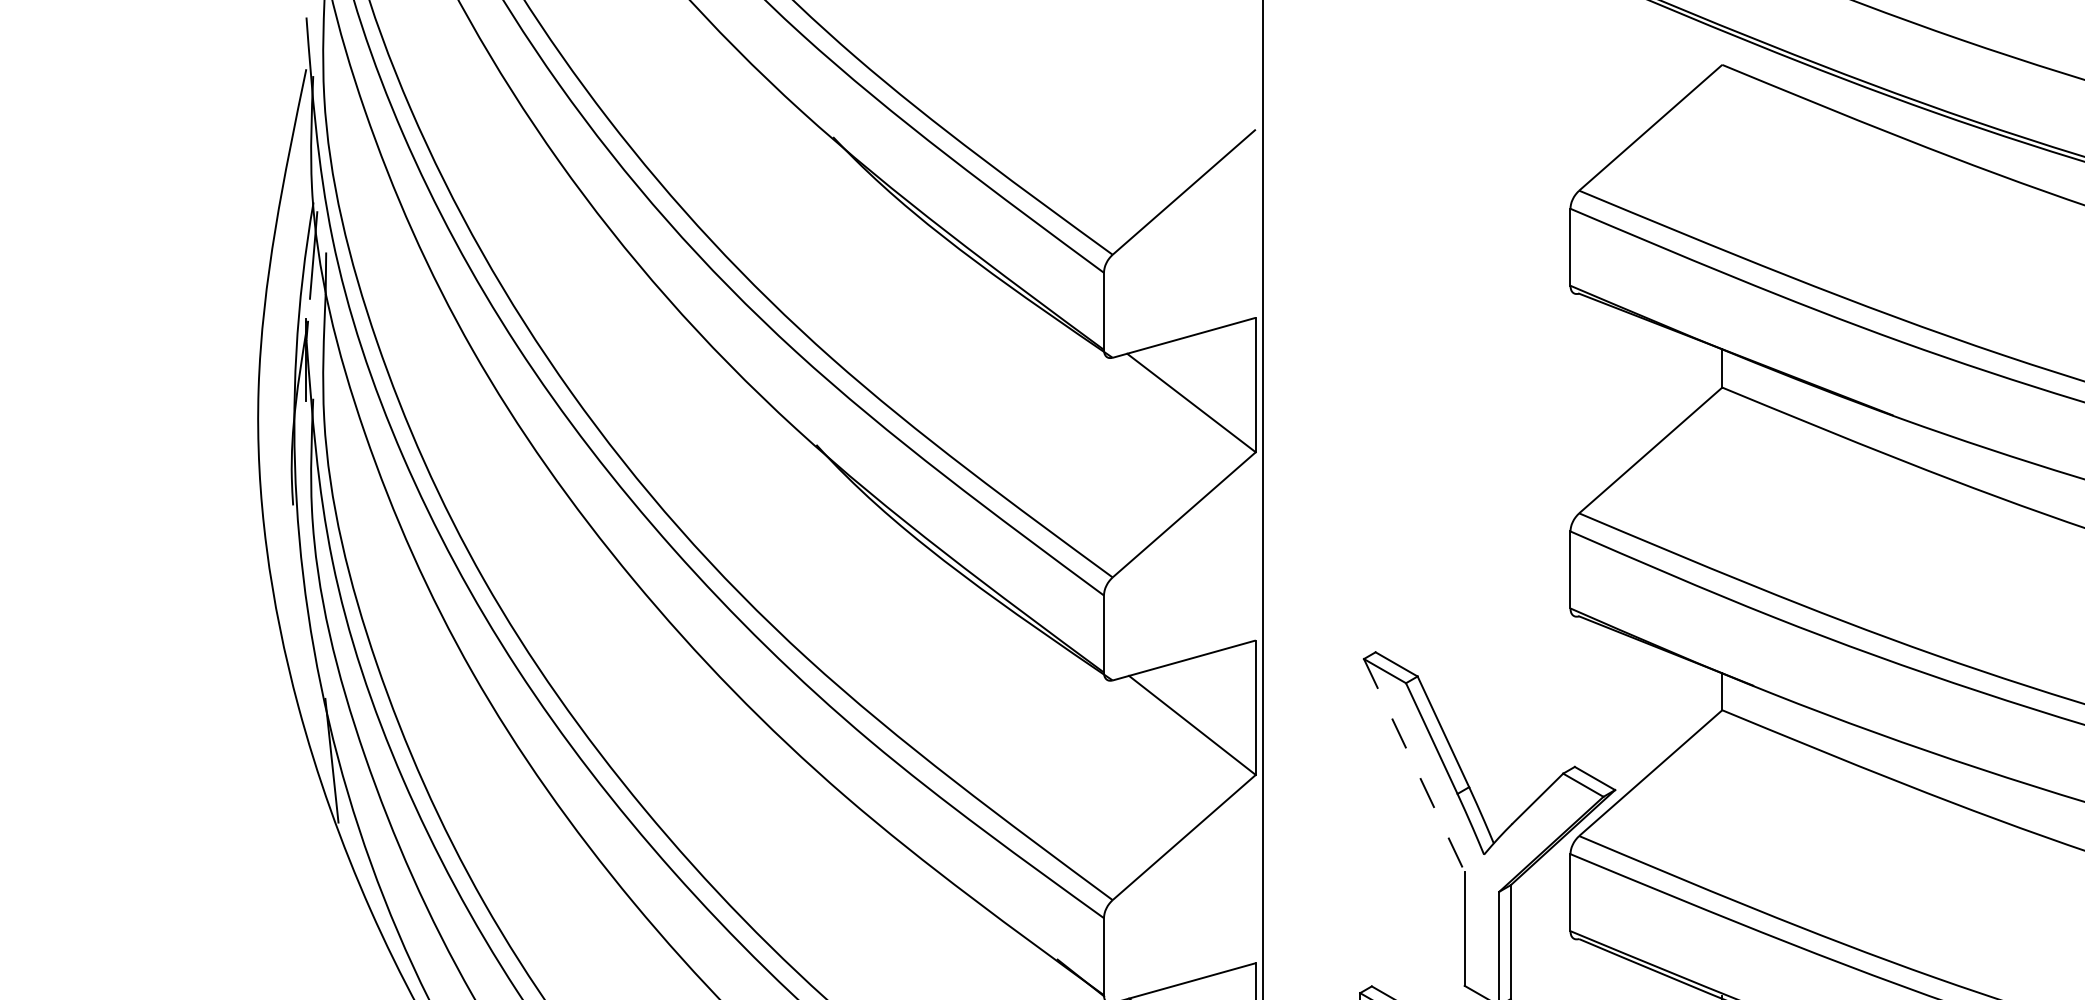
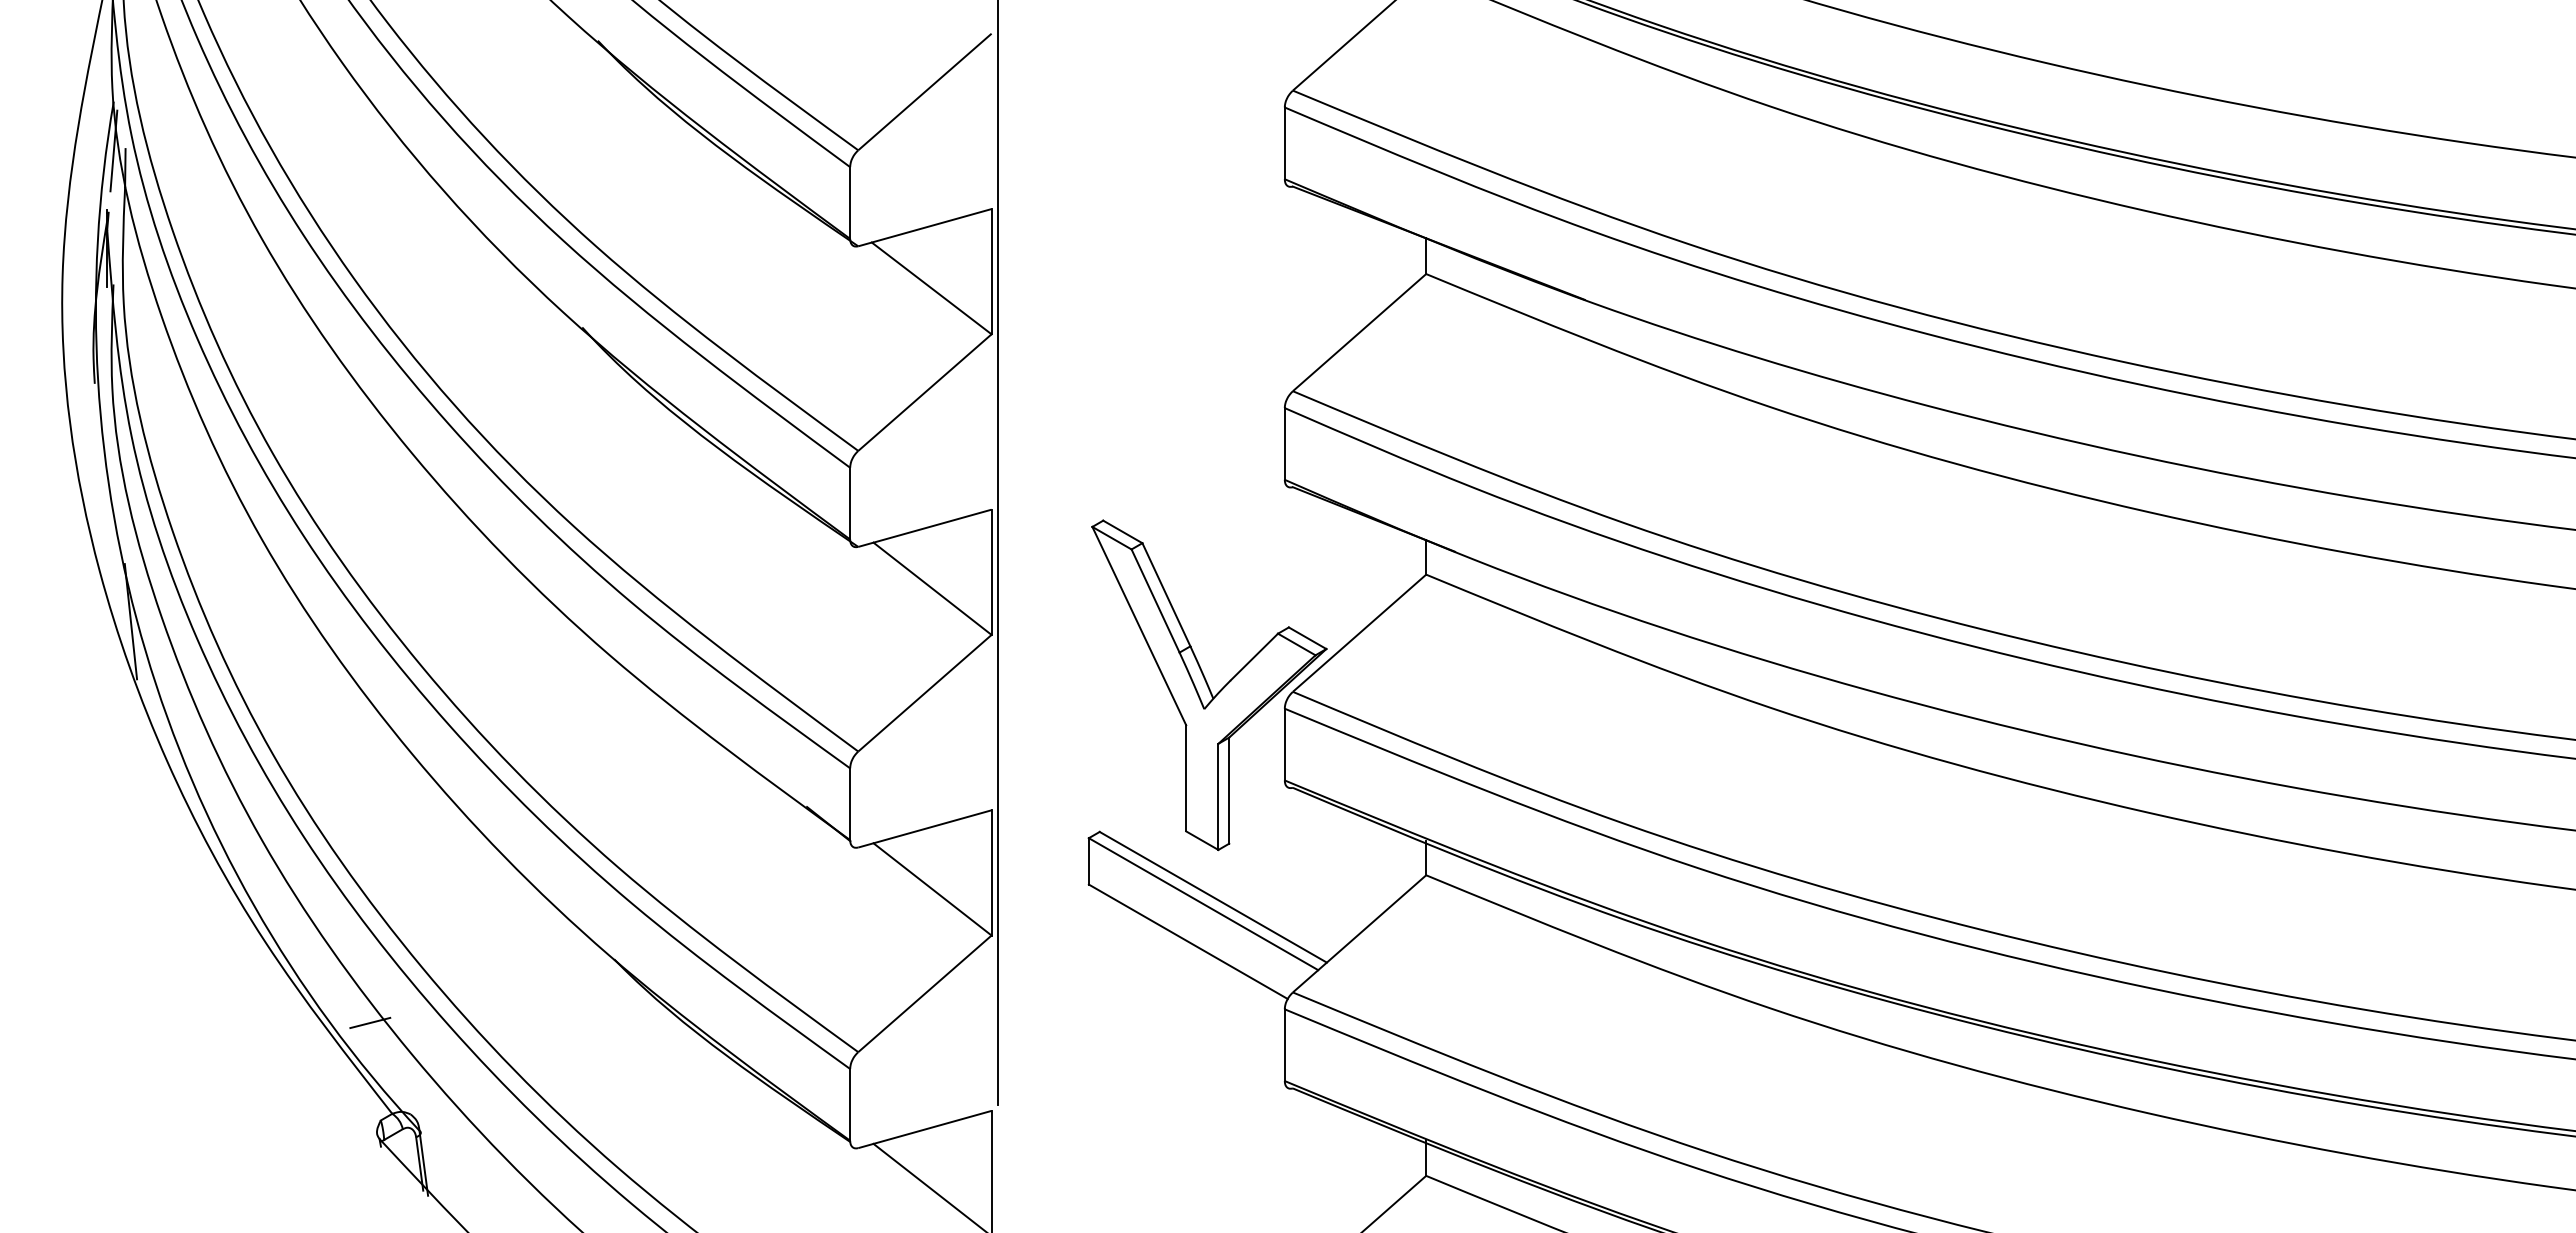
line: (1414, 765) -> (1139, 626), dashed -> solid

